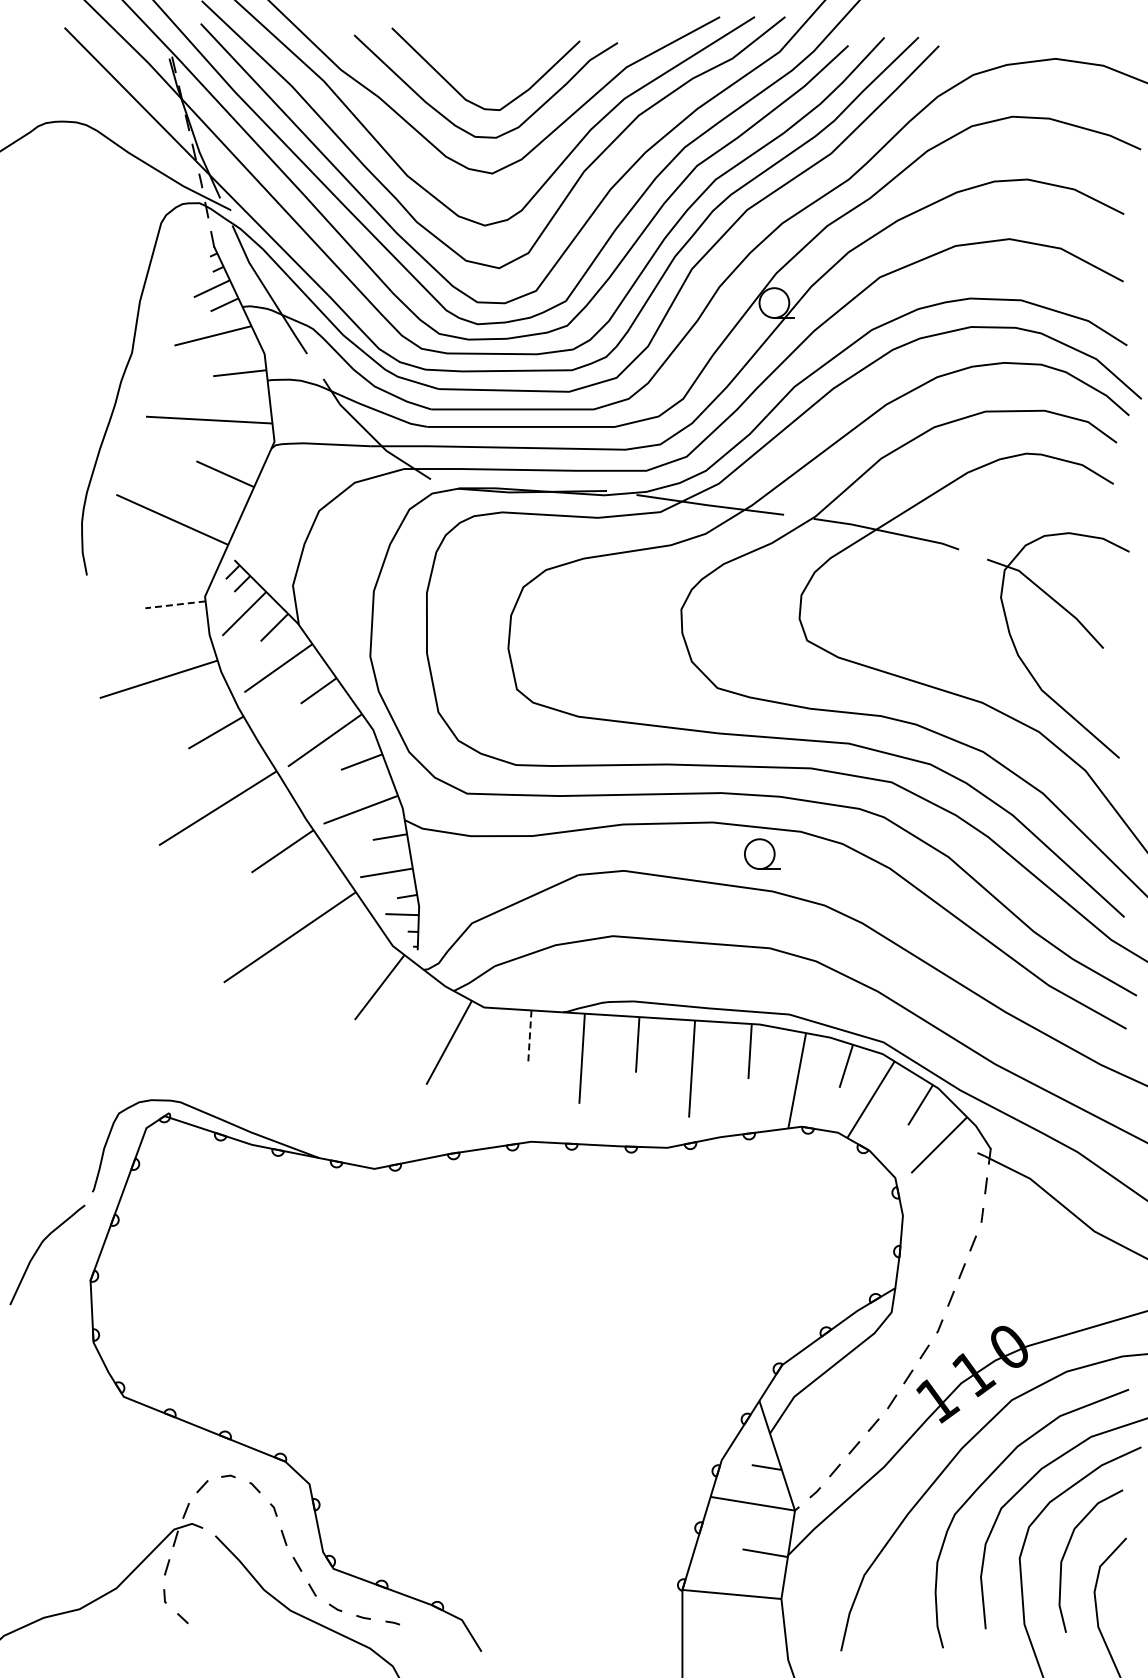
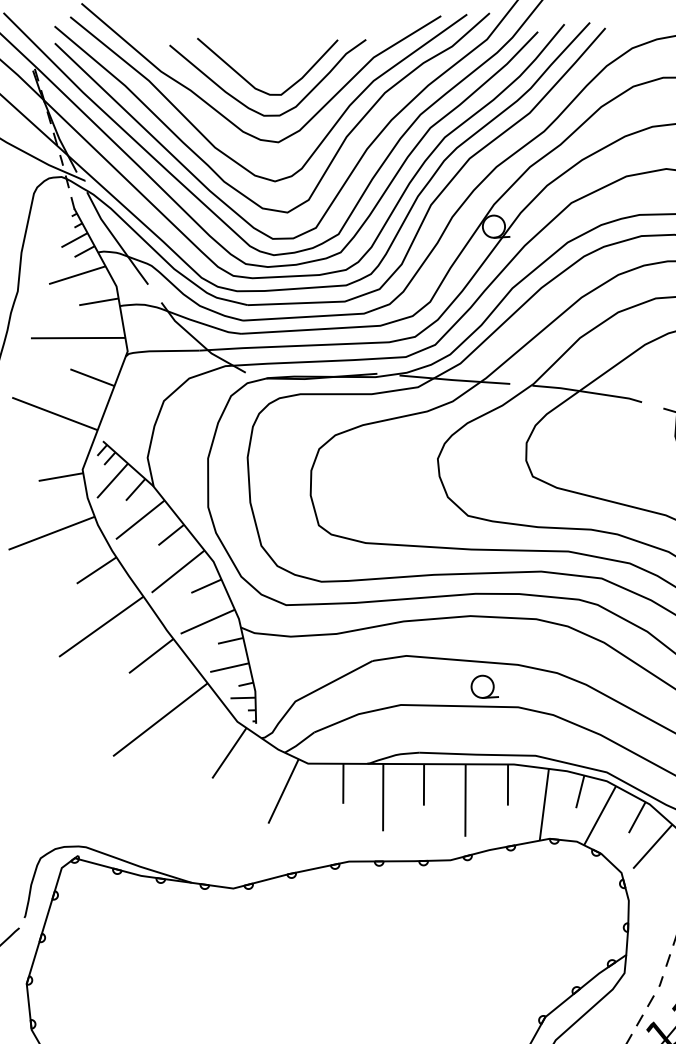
line: (175, 604) -> (60, 476), dashed -> solid
part: (762, 853) -> (484, 686), moved
line: (529, 1037) -> (343, 784), dashed -> solid

